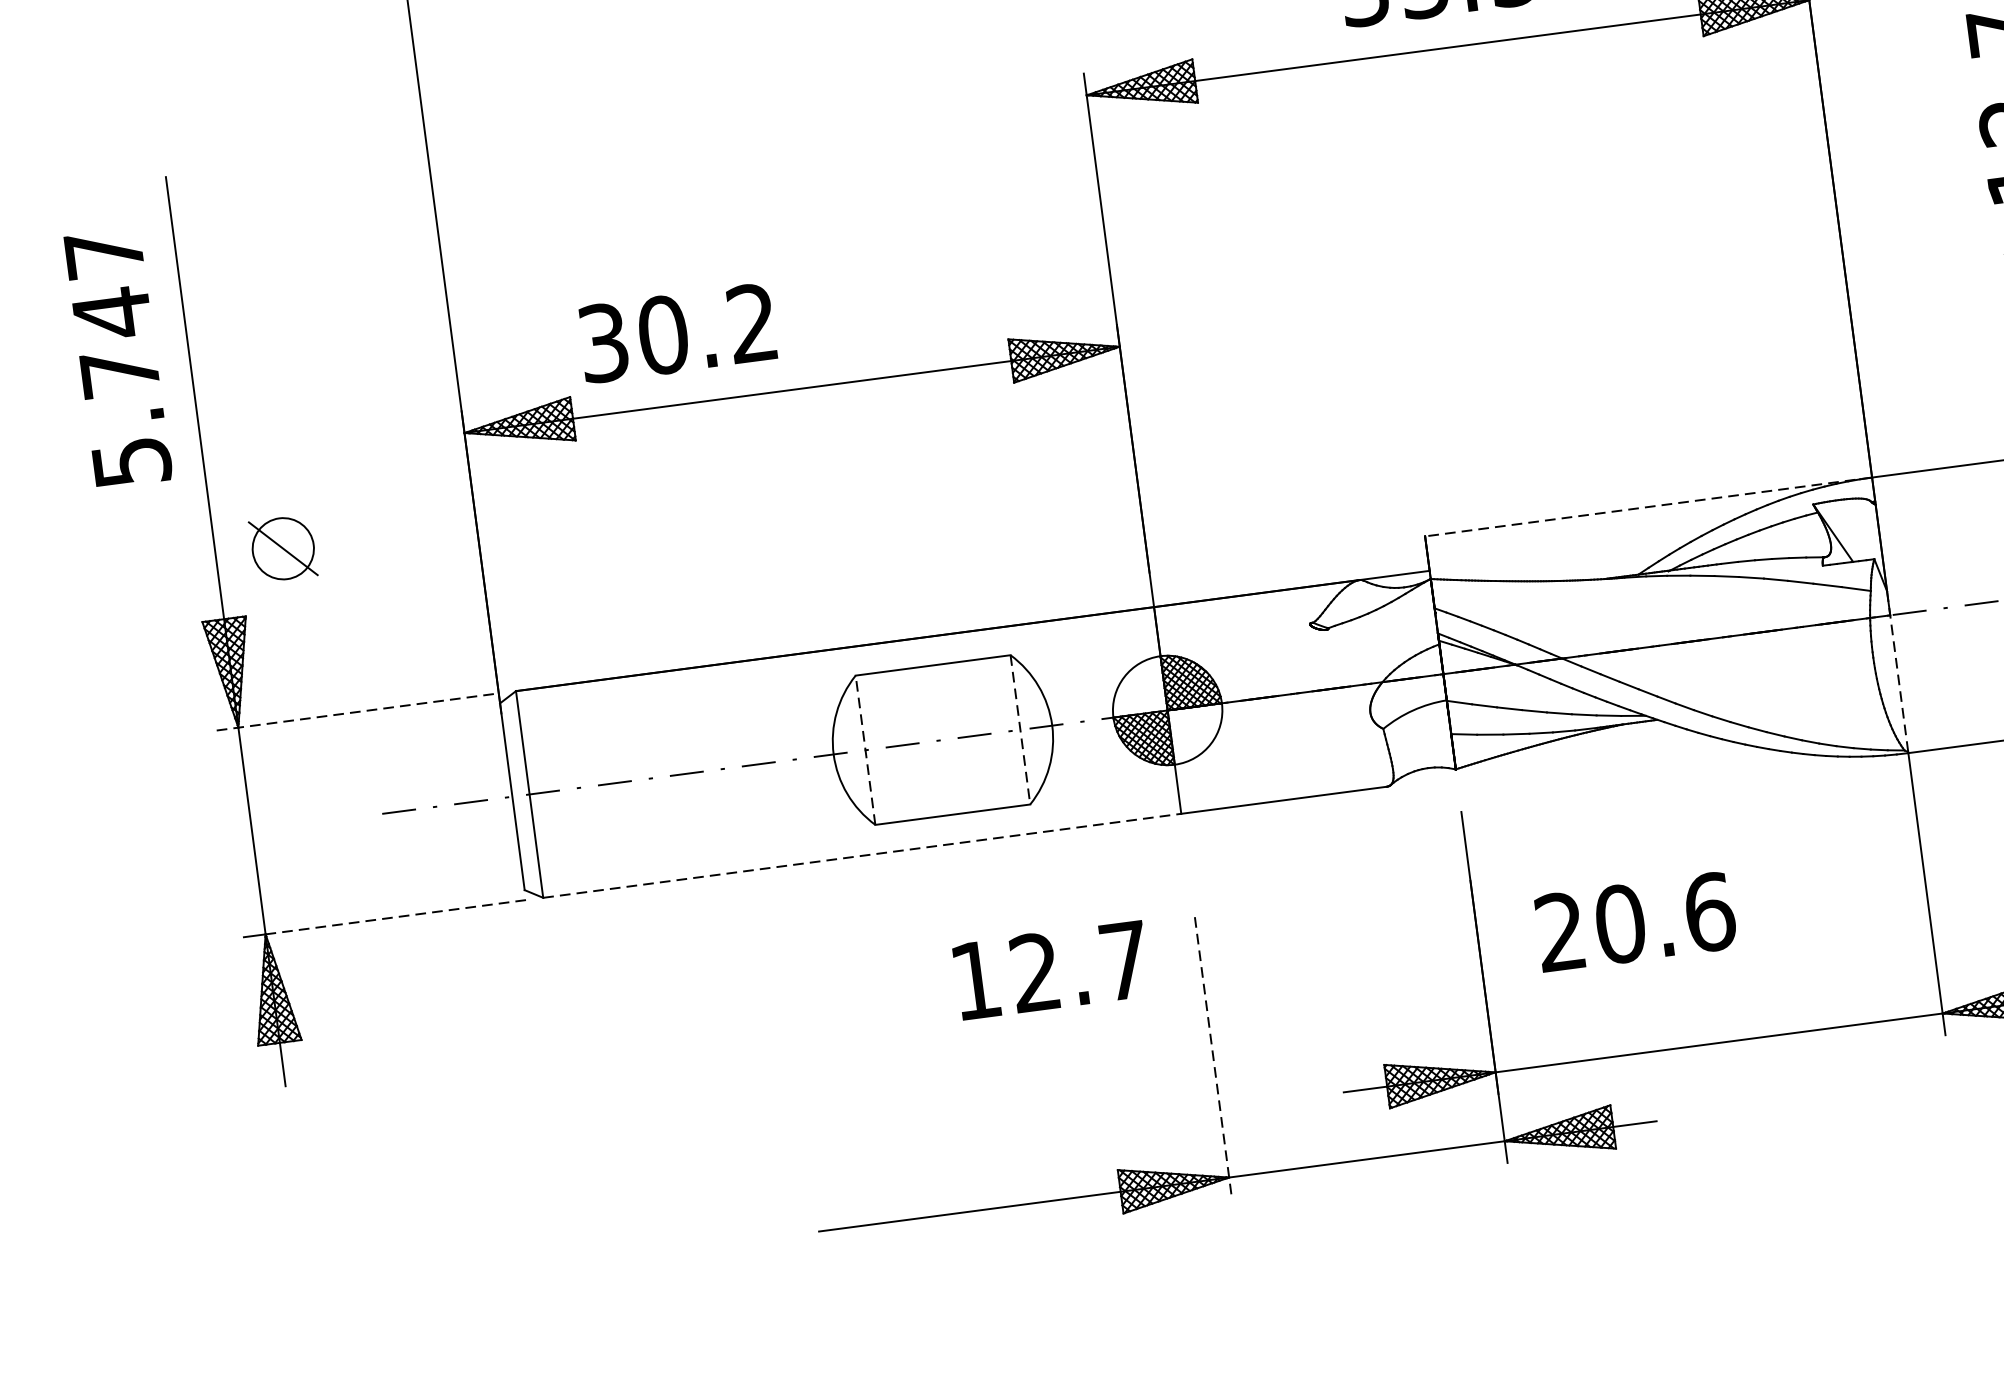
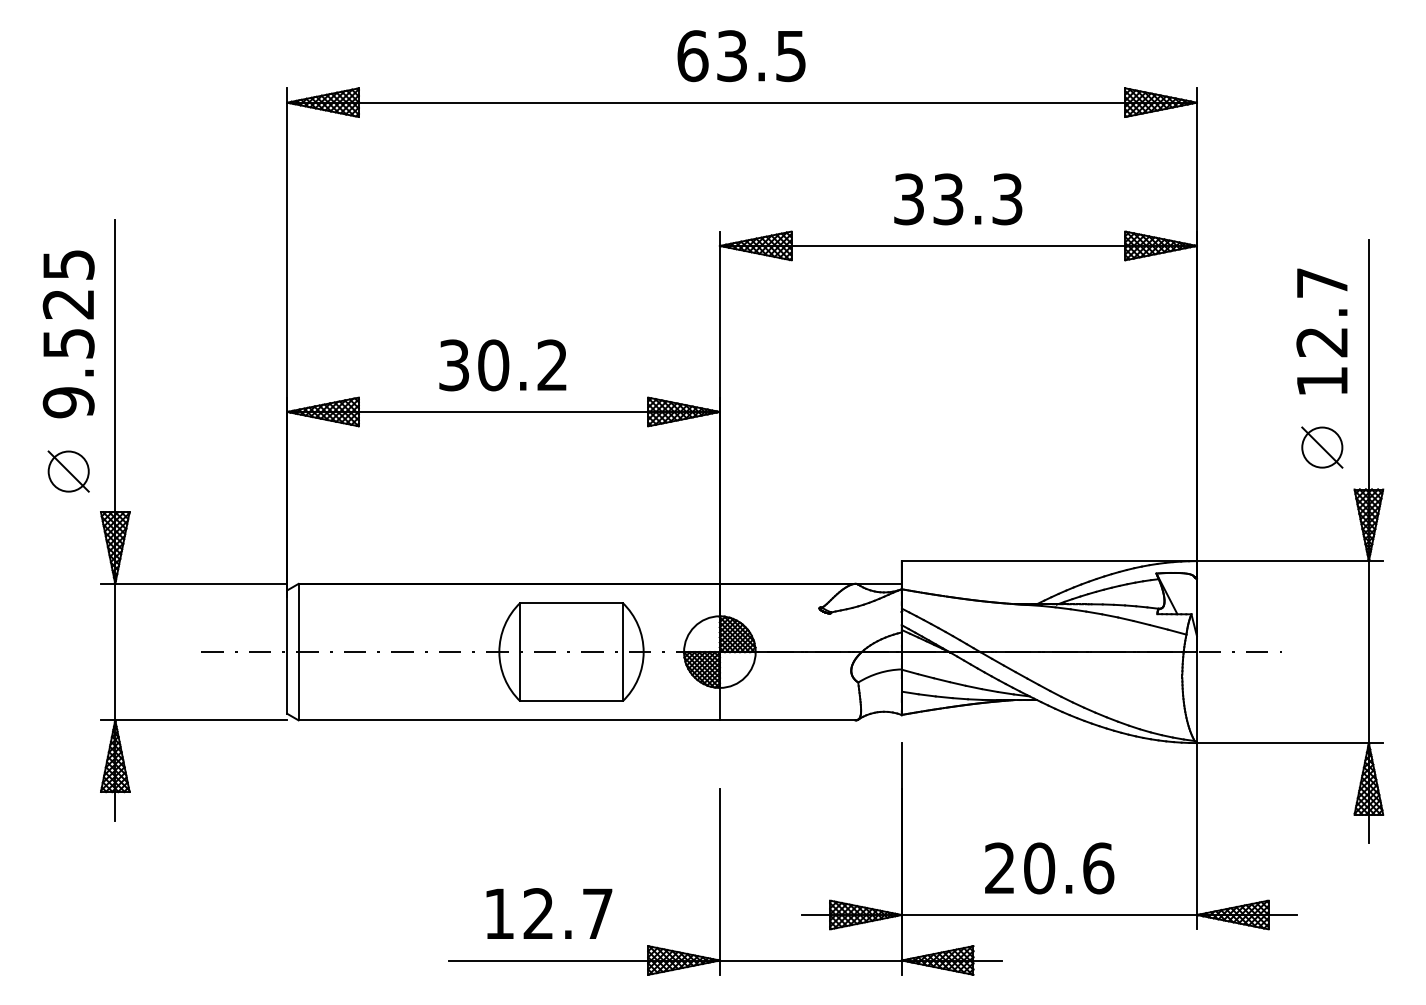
text: (676, 333) -> (502, 365), moved
text: (117, 359) -> (68, 334), 5.747 -> 9.525
line: (1648, 507) -> (1049, 561), dashed -> solid
part: (282, 548) -> (68, 471), moved
line: (1896, 670) -> (1196, 688), dashed -> solid
line: (358, 711) -> (194, 583), dashed -> solid
line: (1020, 730) -> (622, 652), dashed -> solid
line: (865, 749) -> (520, 651), dashed -> solid
line: (862, 855) -> (509, 720), dashed -> solid
line: (396, 917) -> (201, 720), dashed -> solid
text: (1635, 922) -> (1049, 868), moved
text: (1051, 969) -> (549, 913), moved
line: (1213, 1059) -> (719, 882), dashed -> solid

